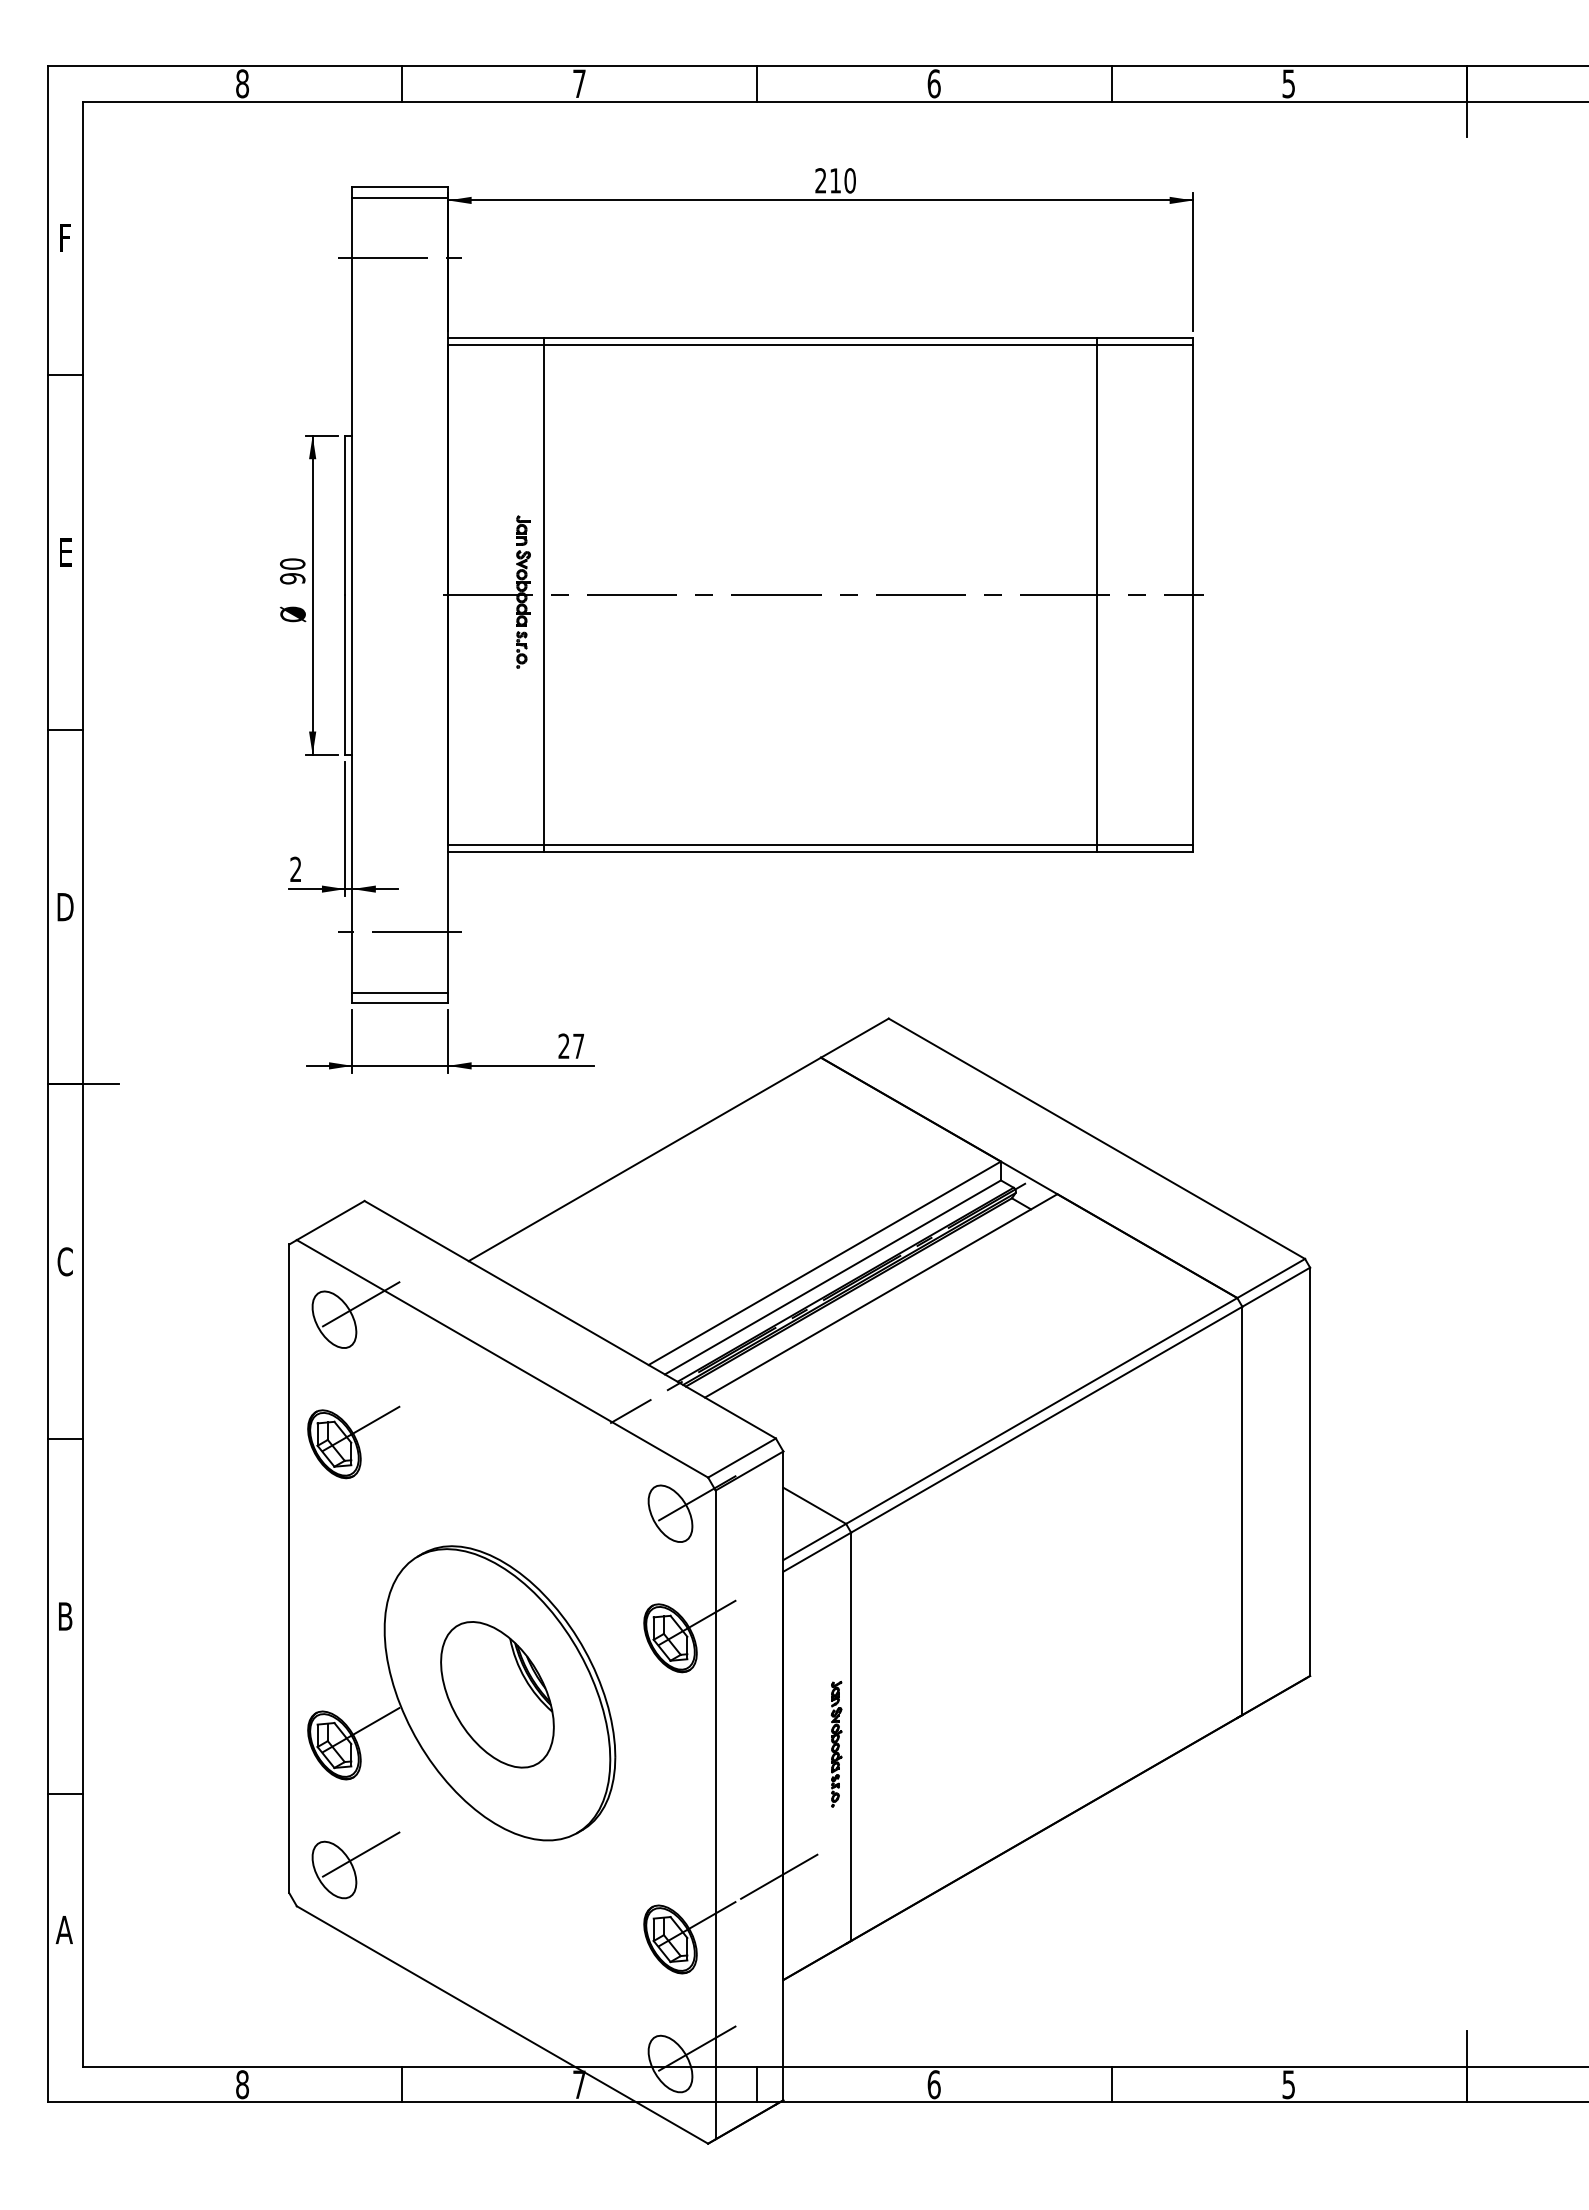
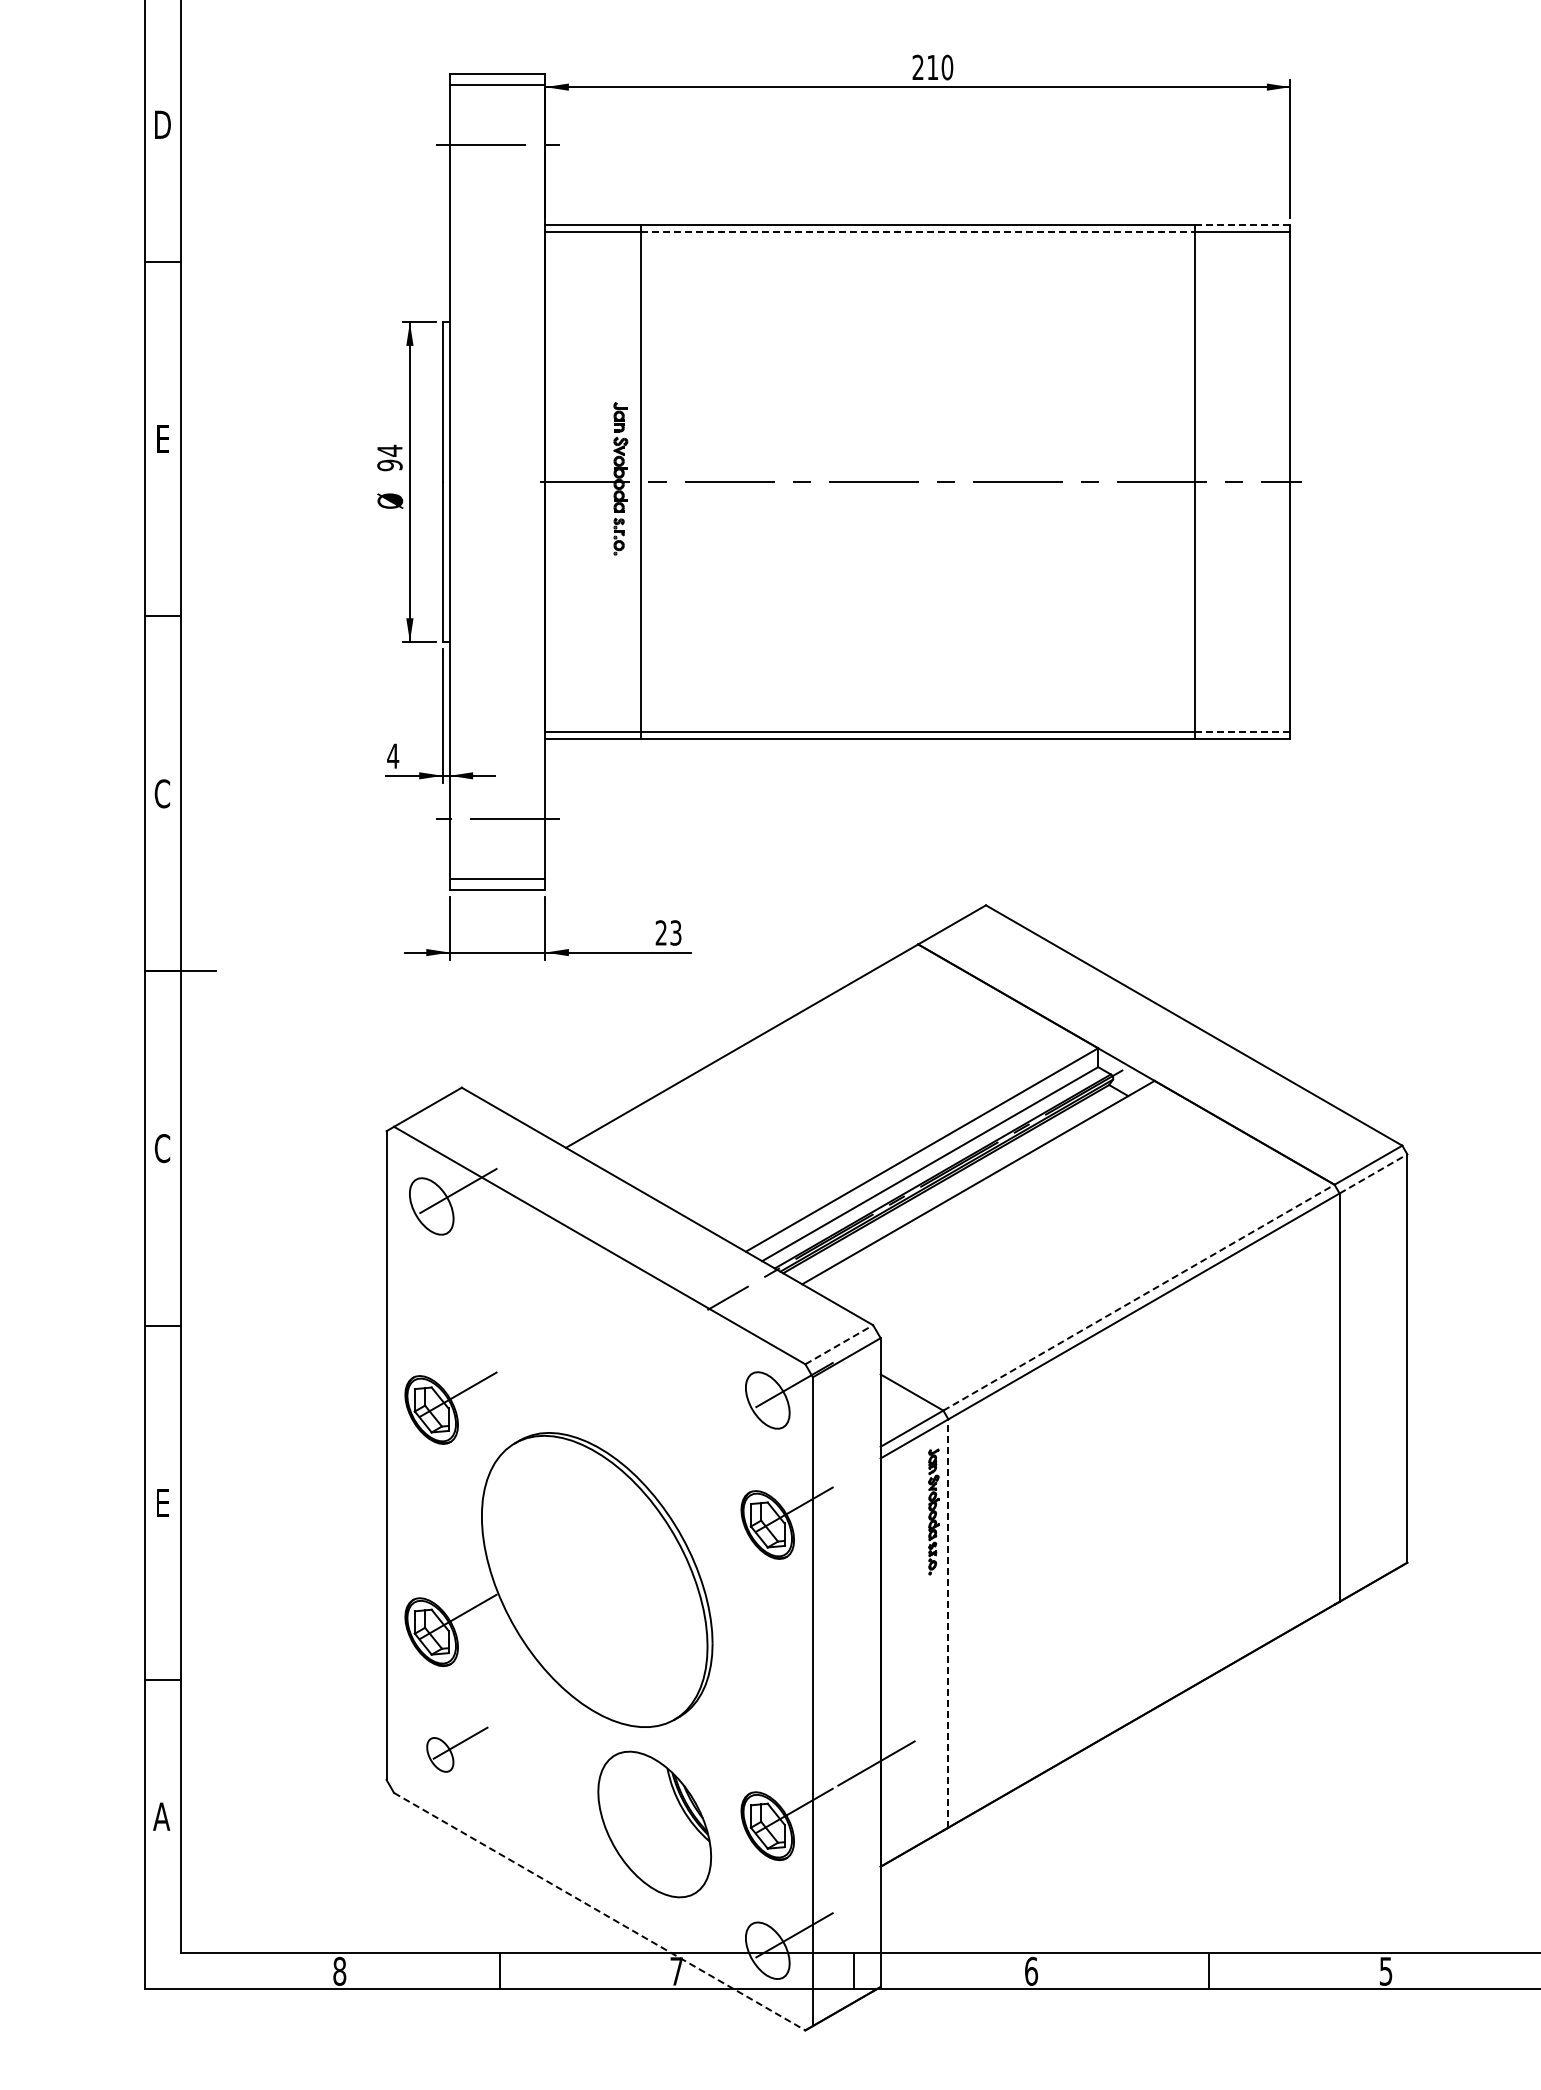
text: (65, 238) -> (162, 125), F -> D
line: (1145, 338) -> (1242, 225), solid -> dashed
line: (820, 345) -> (917, 232), solid -> dashed
text: (292, 564) -> (389, 451), 90 -> 94
line: (1145, 845) -> (1242, 732), solid -> dashed
text: (295, 868) -> (392, 755), 2 -> 4
text: (65, 906) -> (162, 793), D -> C
text: (578, 1046) -> (675, 933), 27 -> 23
line: (1276, 1286) -> (1373, 1173), solid -> dashed
line: (1041, 1410) -> (1138, 1297), solid -> dashed
part: (353, 1442) -> (450, 1408), moved
line: (742, 1457) -> (839, 1344), solid -> dashed
text: (65, 1616) -> (162, 1503), B -> E
part: (497, 1694) -> (654, 1824), moved
line: (851, 1736) -> (948, 1623), solid -> dashed
part: (836, 1743) -> (933, 1511), moved
part: (355, 1865) -> (452, 1752), size x0.6
line: (502, 2025) -> (599, 1912), solid -> dashed

